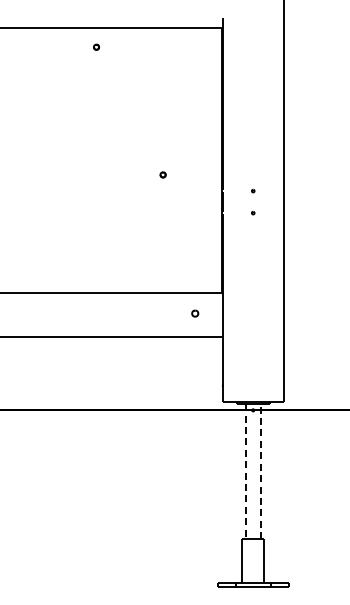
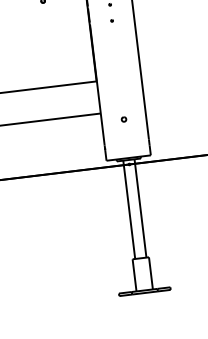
part: (195, 313) -> (124, 119), moved
line: (245, 471) -> (129, 209), dashed -> solid
line: (260, 471) -> (140, 208), dashed -> solid

